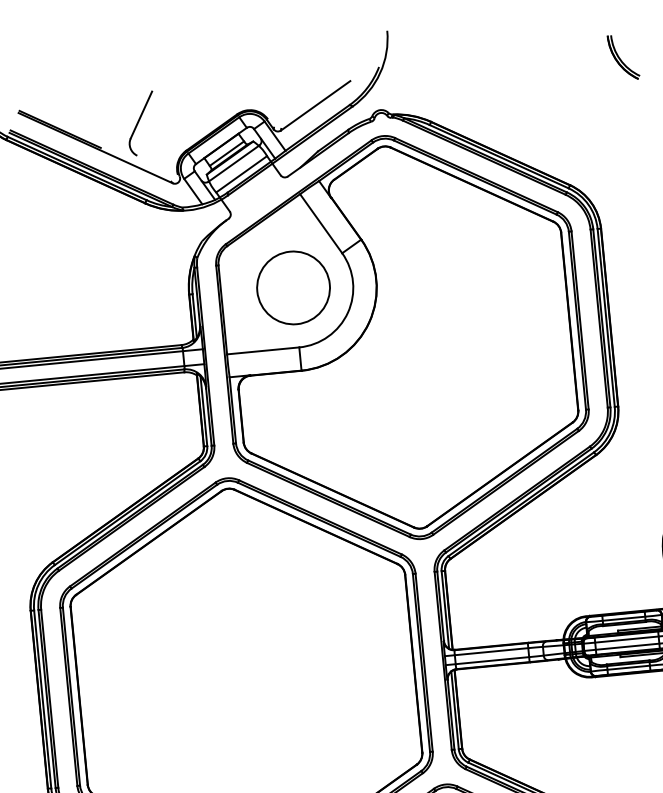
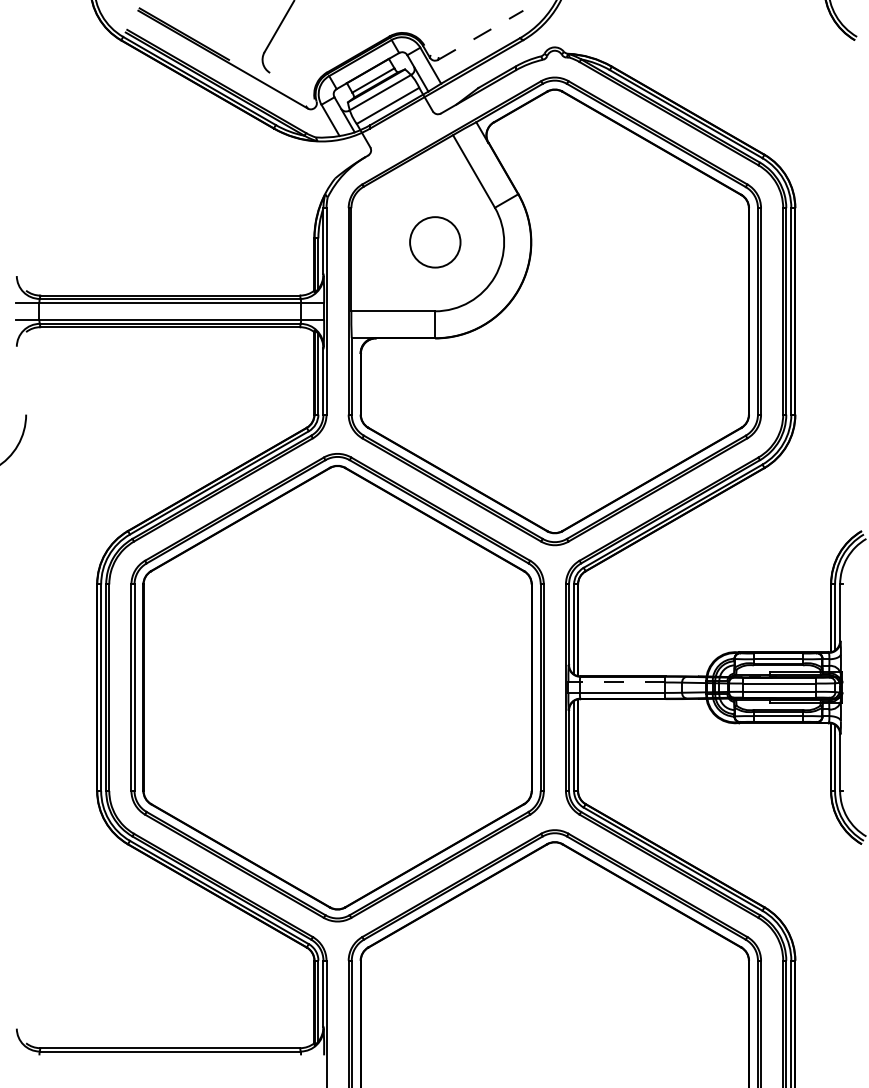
line: (316, 105) -> (481, 35), solid -> dashed
circle: (293, 288) -> (435, 242), size x0.6
line: (486, 652) -> (616, 682), solid -> dashed

